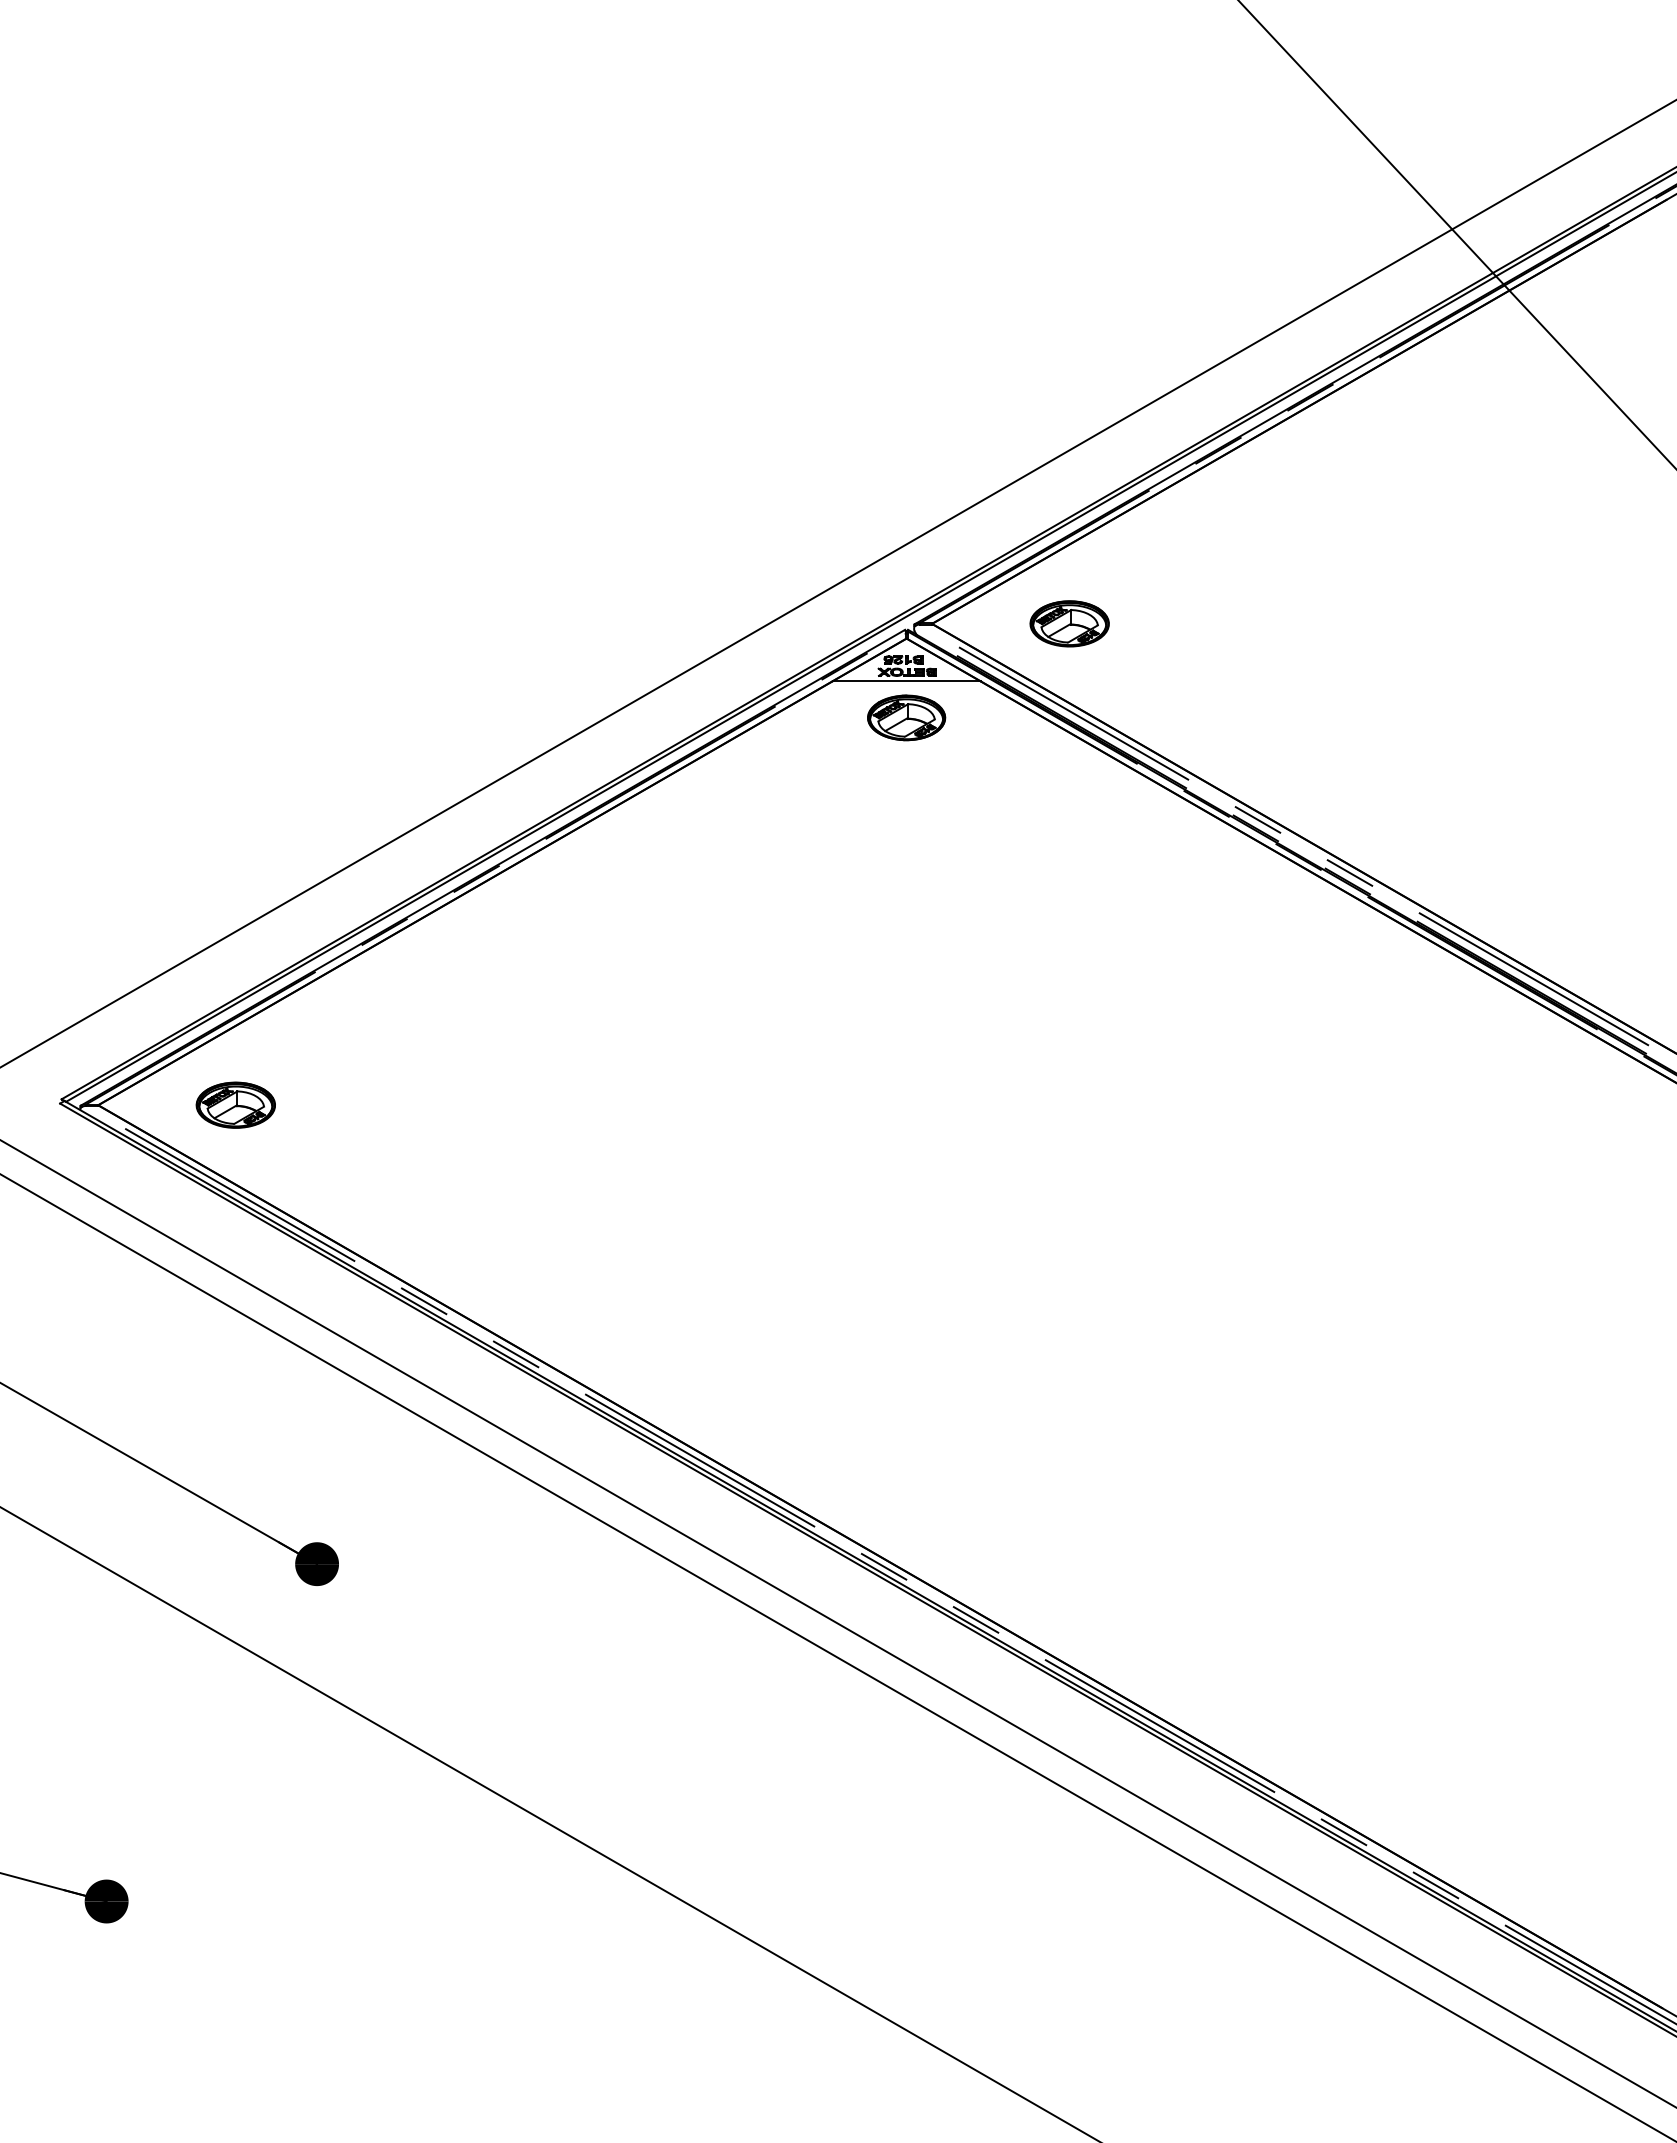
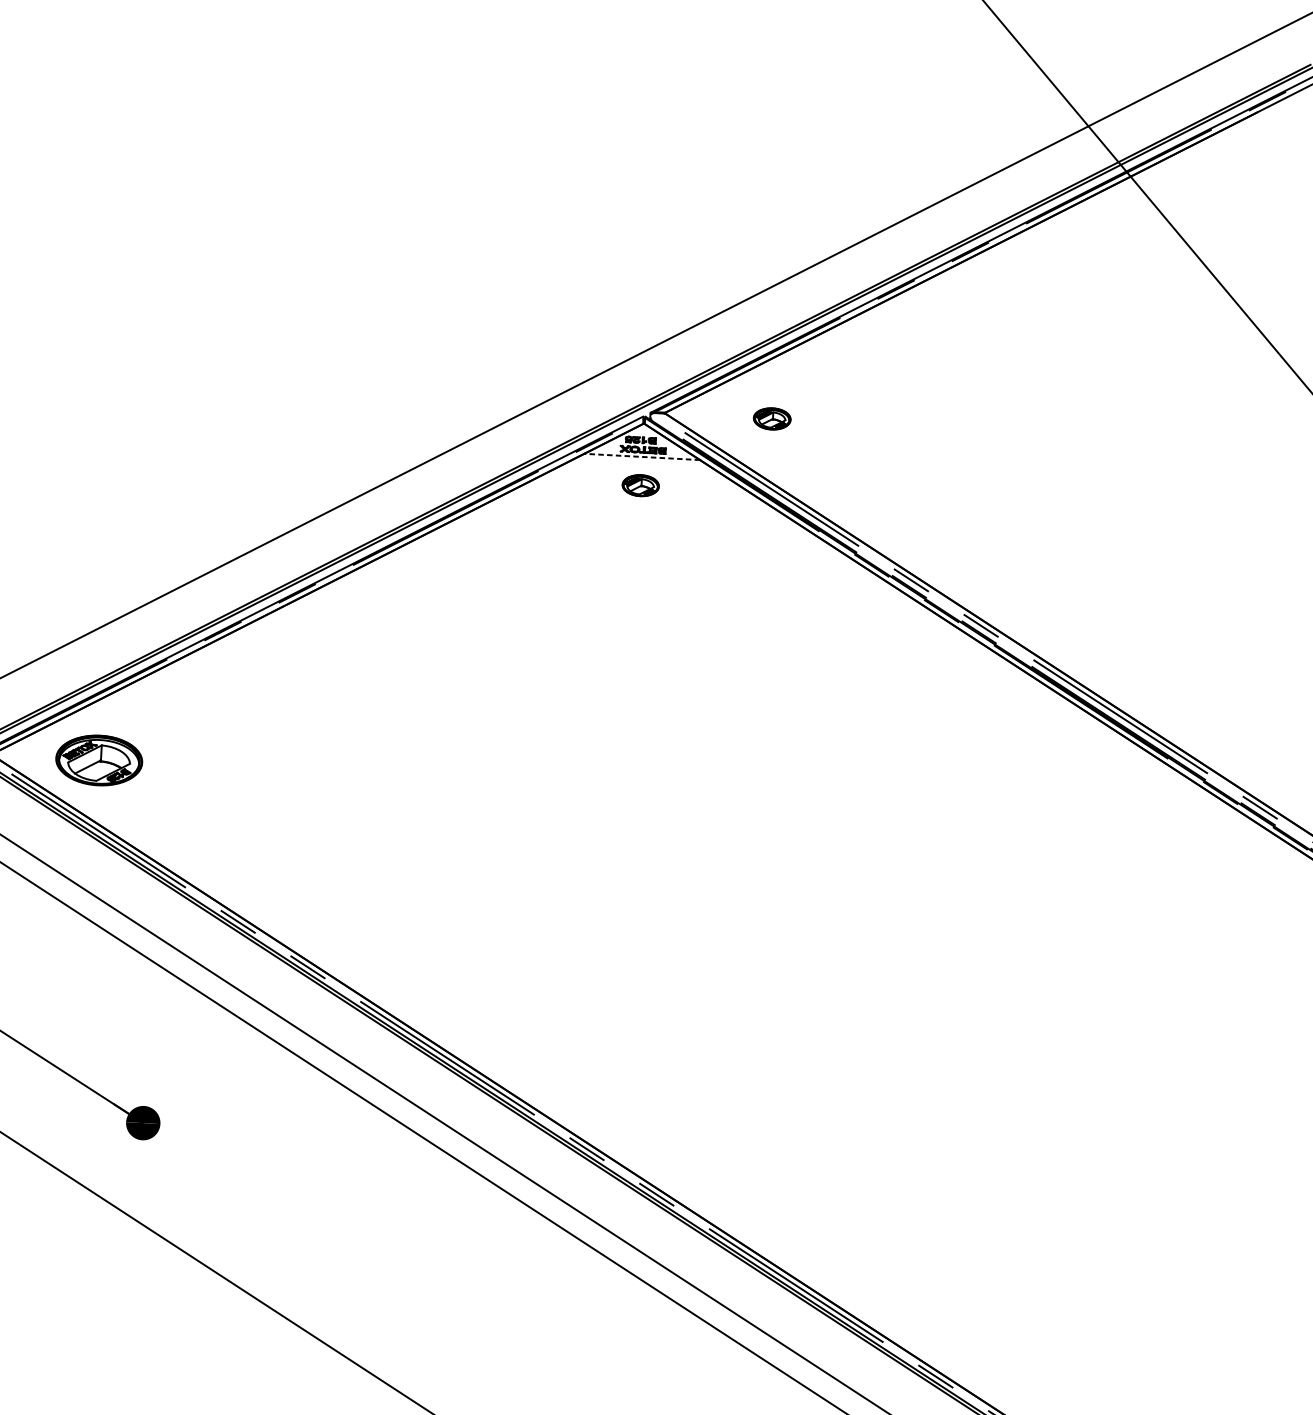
part: (1069, 623) -> (772, 418), size x0.6
line: (906, 681) -> (642, 457), solid -> dashed
part: (906, 717) -> (640, 485), size x0.6
part: (235, 1104) -> (98, 759), size x1.4

